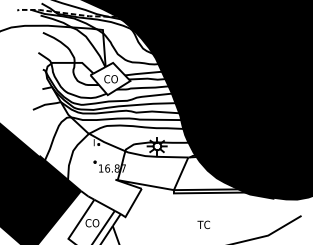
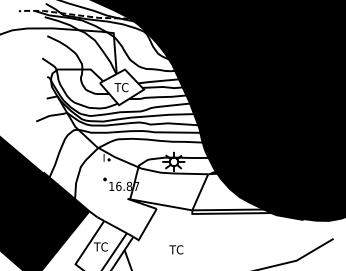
text: (110, 79) -> (122, 87), CO -> TC
text: (91, 222) -> (101, 246), CO -> TC
text: (203, 224) -> (176, 249), moved

